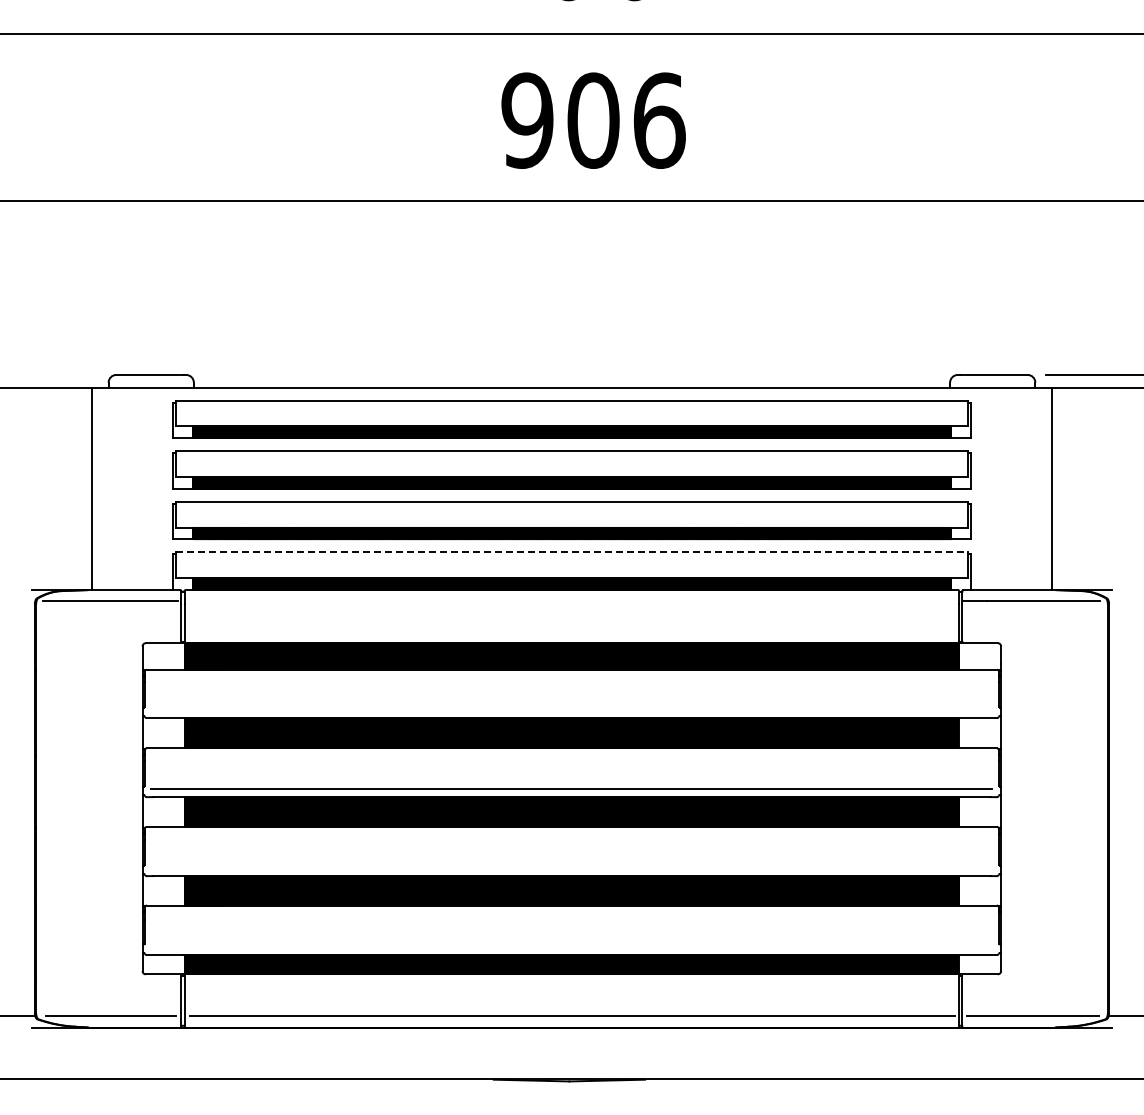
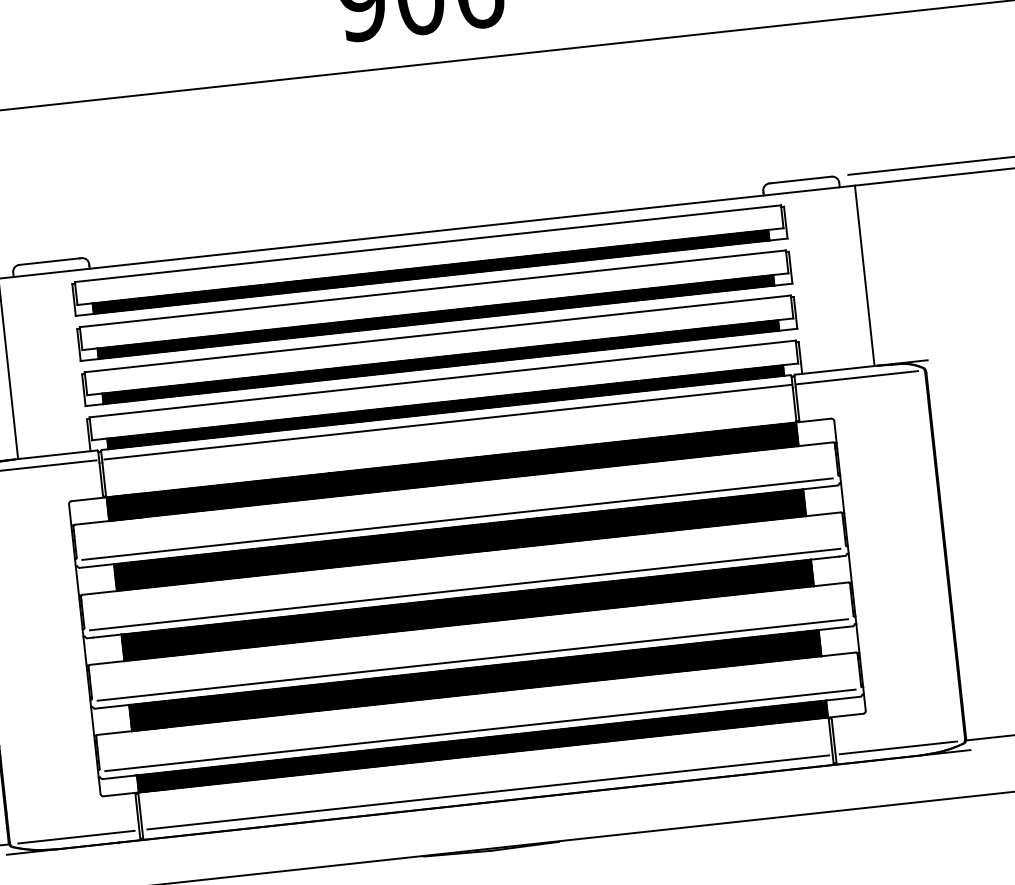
line: (572, 552) -> (443, 378), dashed -> solid
line: (572, 600) -> (447, 421), added
line: (571, 709) -> (457, 519), added
line: (571, 867) -> (472, 659), added
line: (571, 946) -> (480, 730), added

